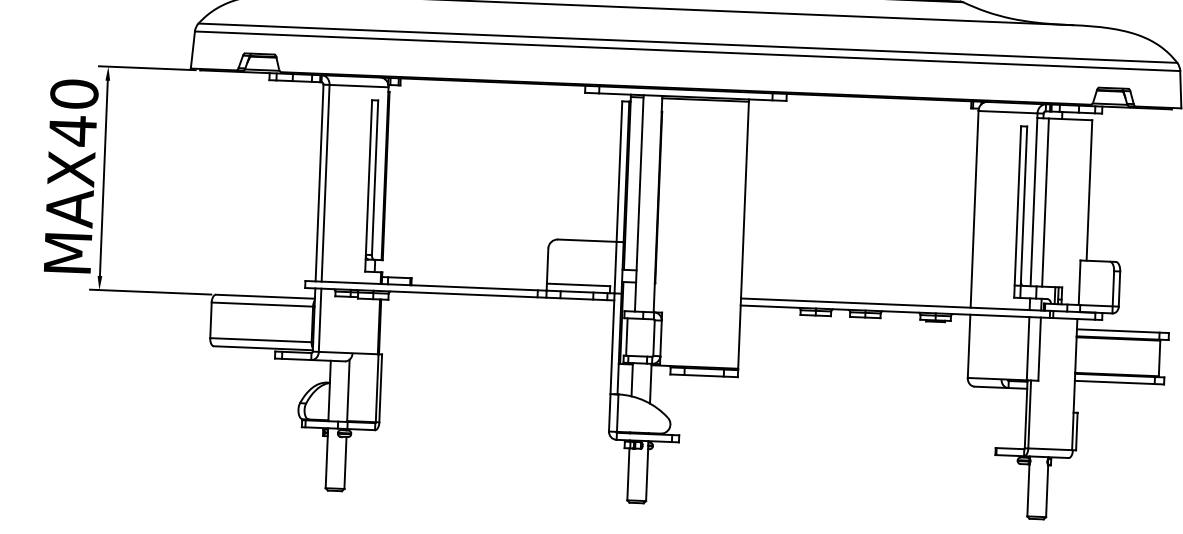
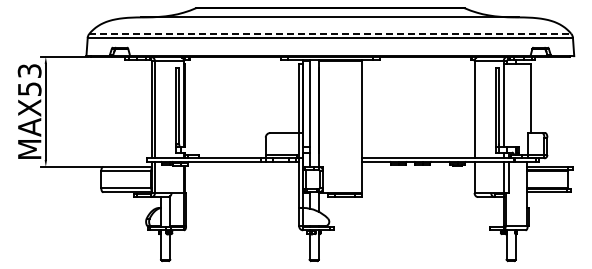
line: (688, 42) -> (330, 33), solid -> dashed
text: (73, 113) -> (29, 80), MAX40 -> MAX53
line: (1045, 201) -> (509, 104), removed

